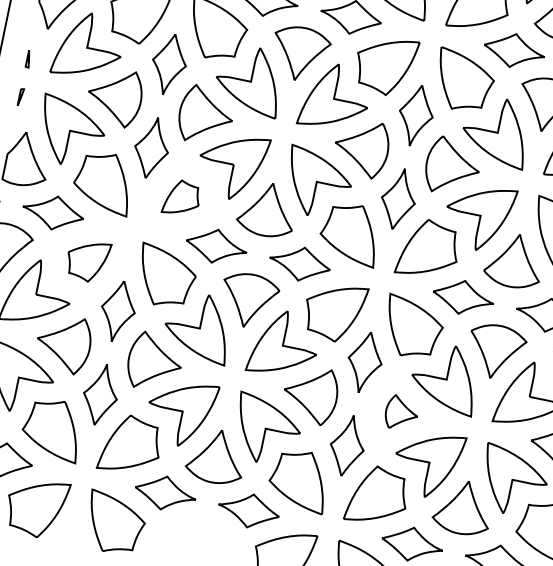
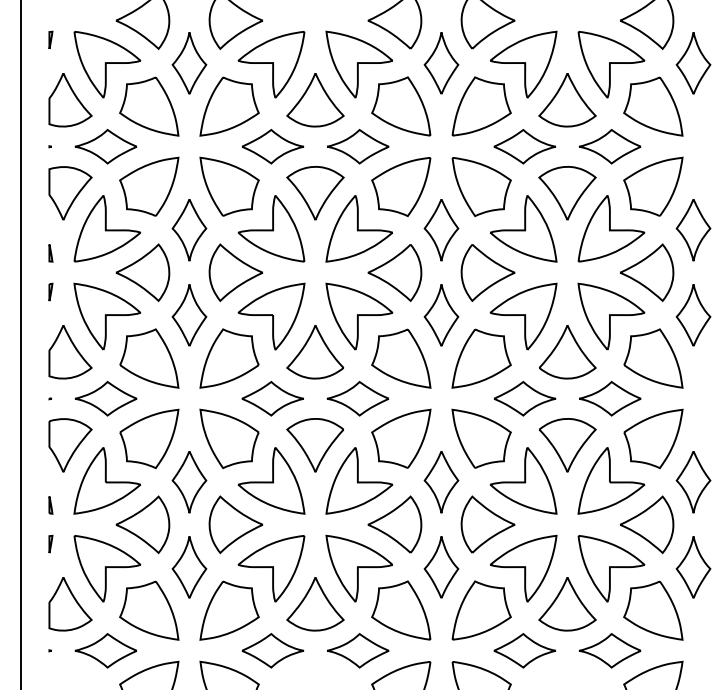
part: (182, 198) -> (229, 358), size x1.67
part: (87, 260) -> (149, 438), size x1.43
part: (401, 413) -> (487, 524), size x1.67

